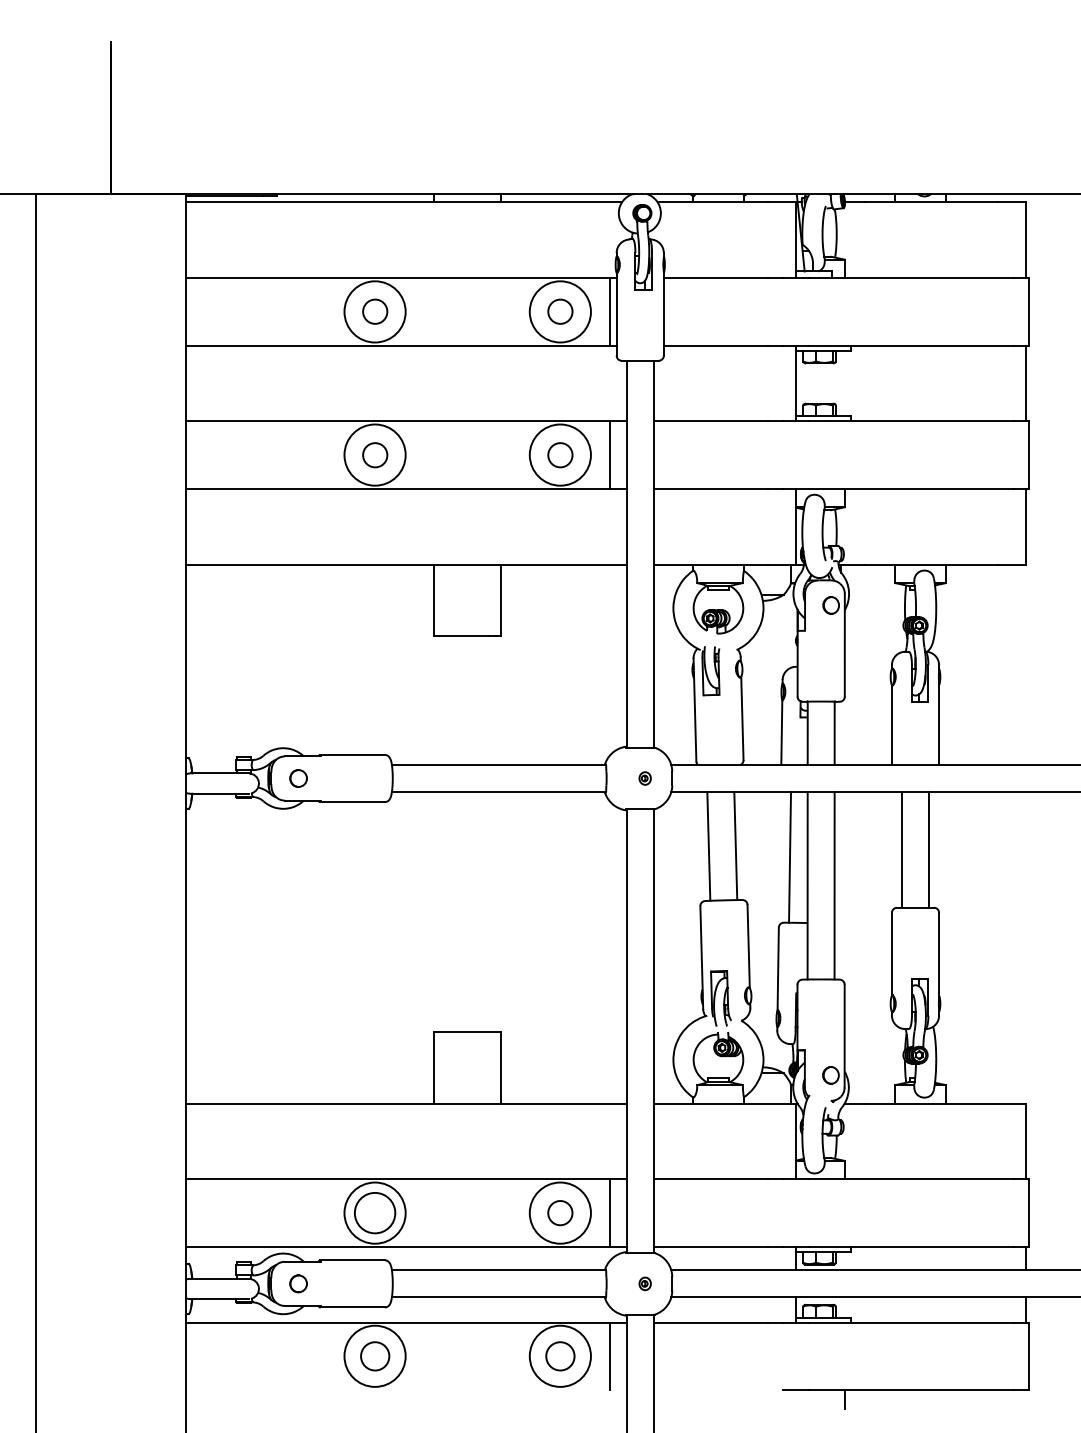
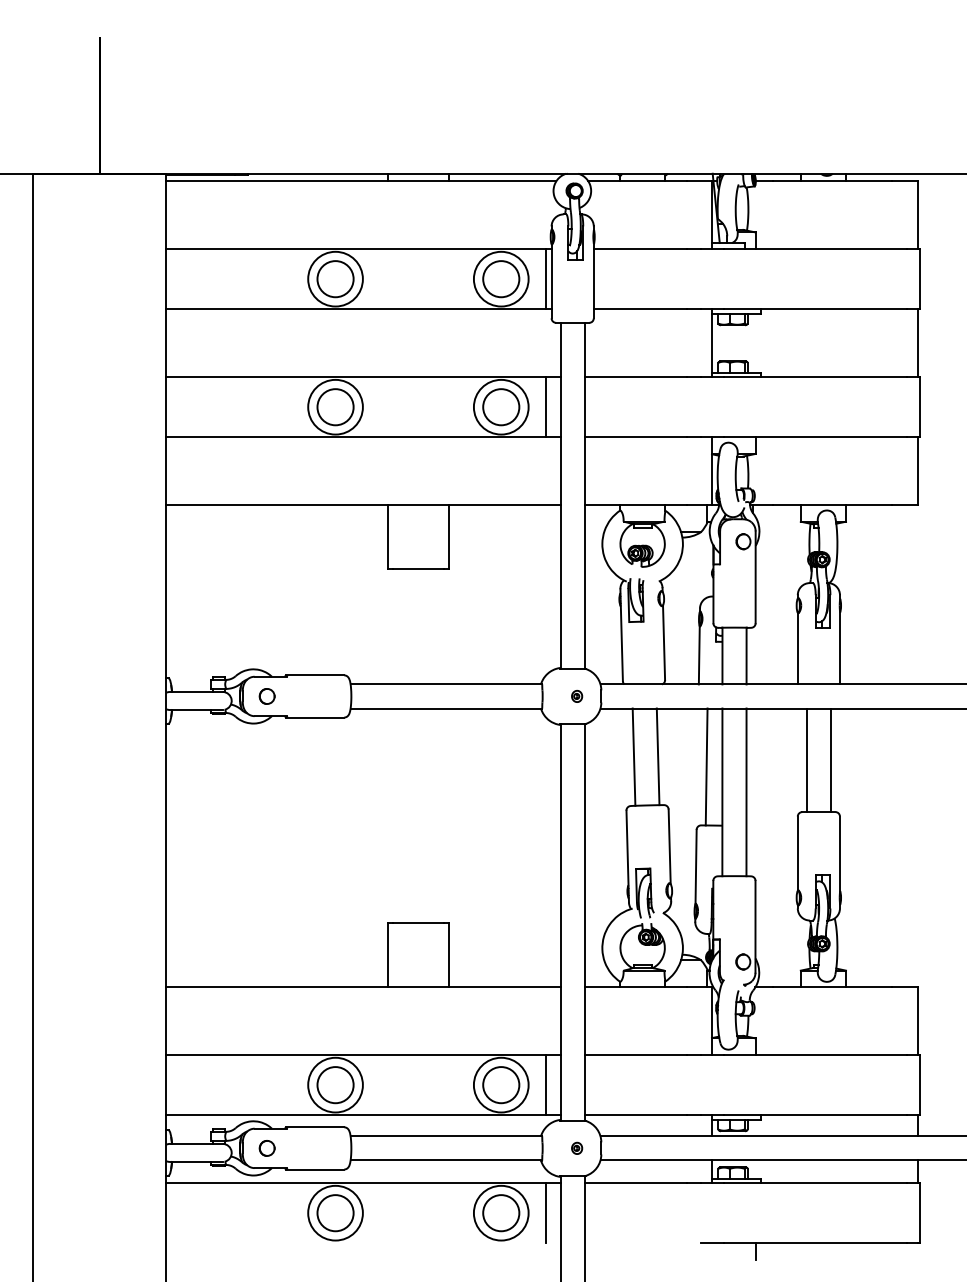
circle: (375, 311) -> (335, 278), size x1.67
circle: (560, 311) -> (501, 278), size x1.67
circle: (375, 455) -> (335, 407), size x1.67
circle: (560, 455) -> (501, 407), size x1.67
circle: (560, 1212) -> (501, 1084), size x1.67
circle: (375, 1356) -> (335, 1213), size x1.43
circle: (560, 1356) -> (501, 1213), size x1.43

